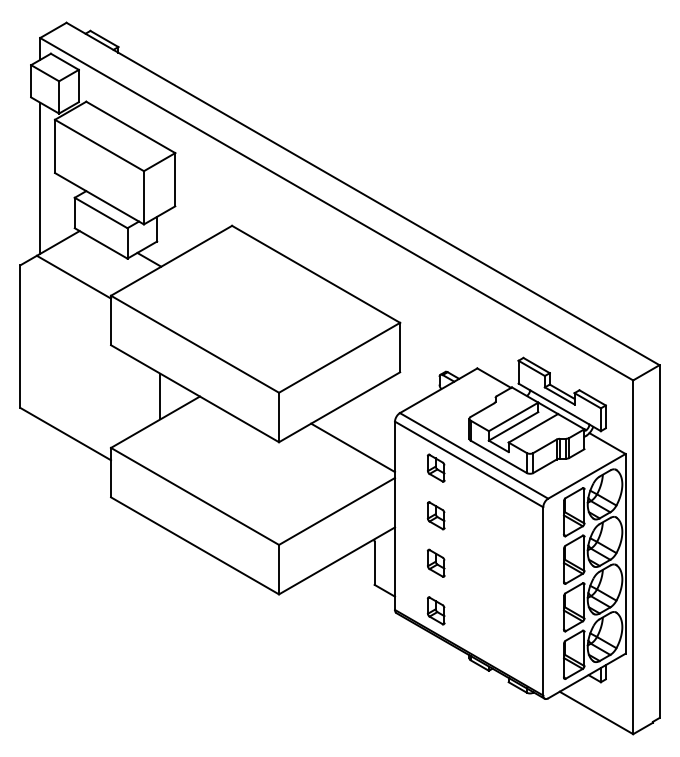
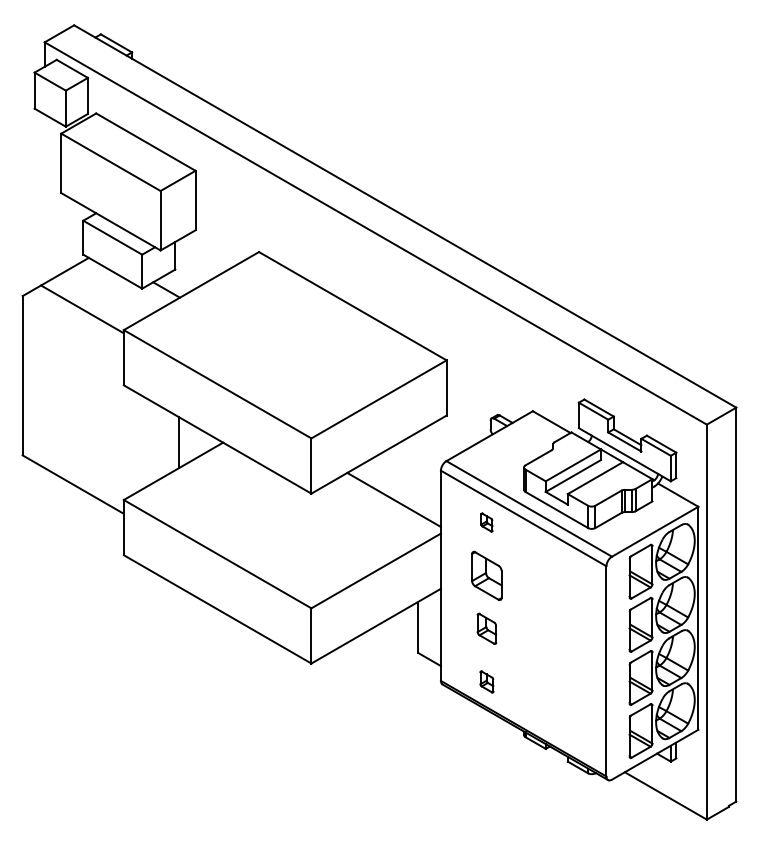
line: (39, 177) -> (44, 198), removed
part: (435, 468) -> (486, 522), size x0.6
part: (435, 515) -> (486, 575), size x1.6
part: (435, 610) -> (486, 681), size x0.7

